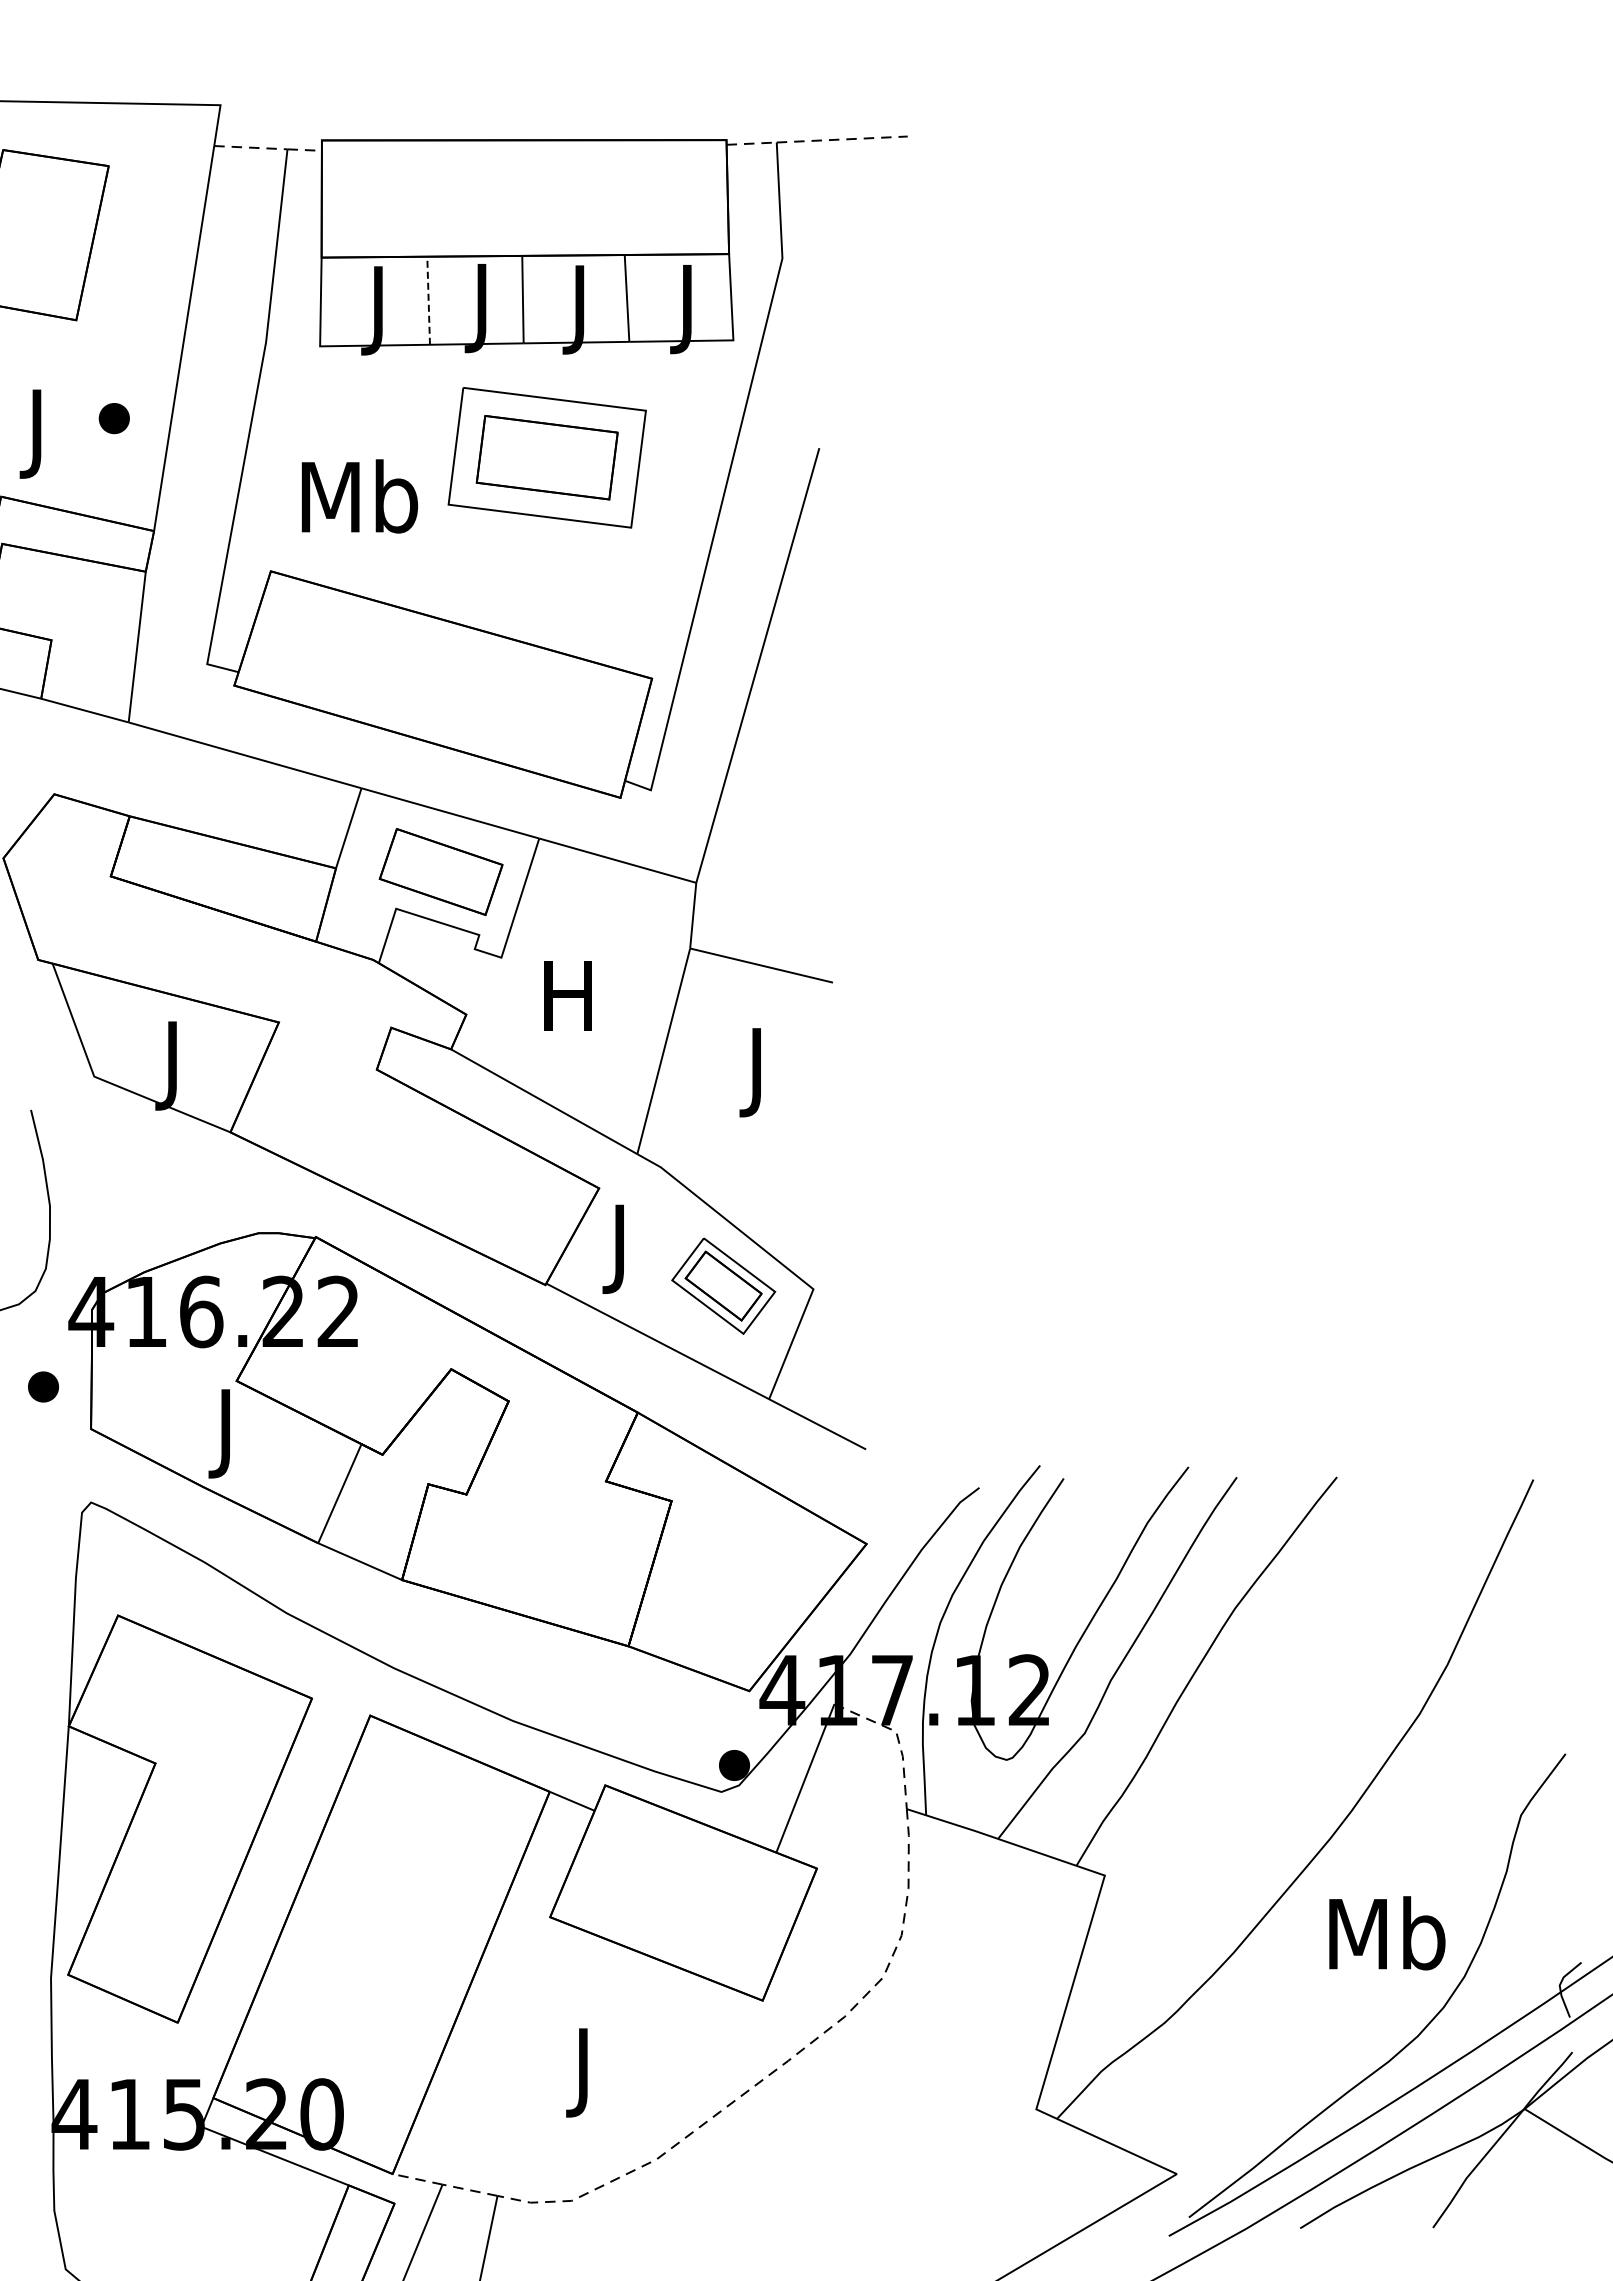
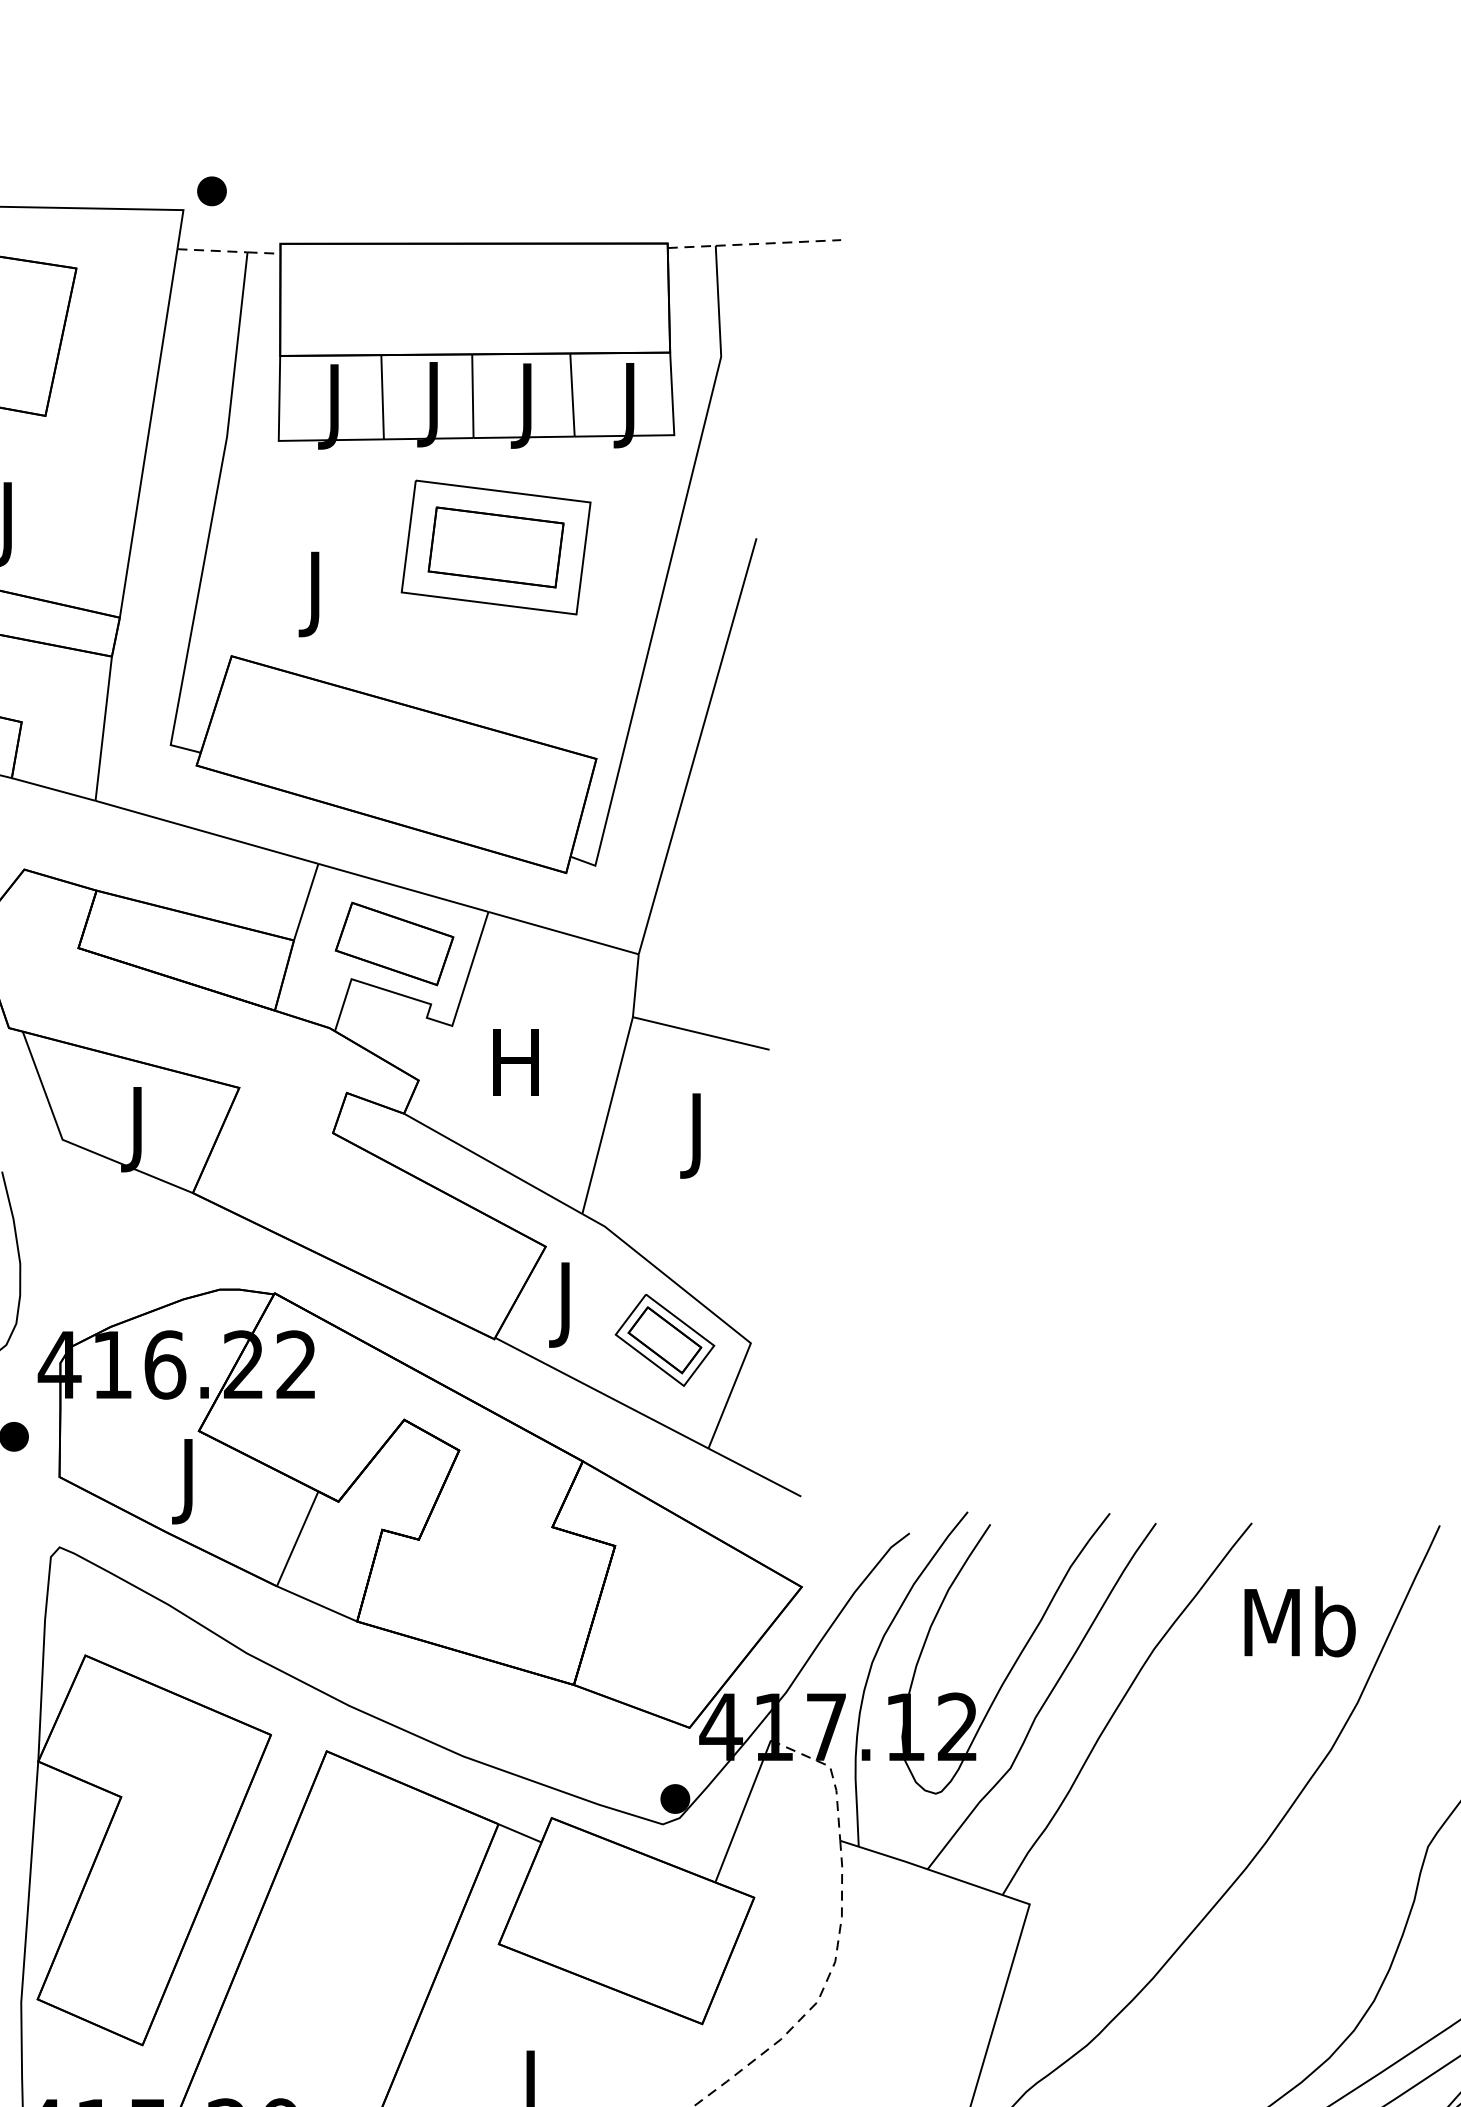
line: (428, 300) -> (382, 397), dashed -> solid
part: (113, 418) -> (211, 191), moved
text: (359, 505) -> (316, 593), Mb -> J
text: (1387, 1933) -> (1300, 1621), moved

